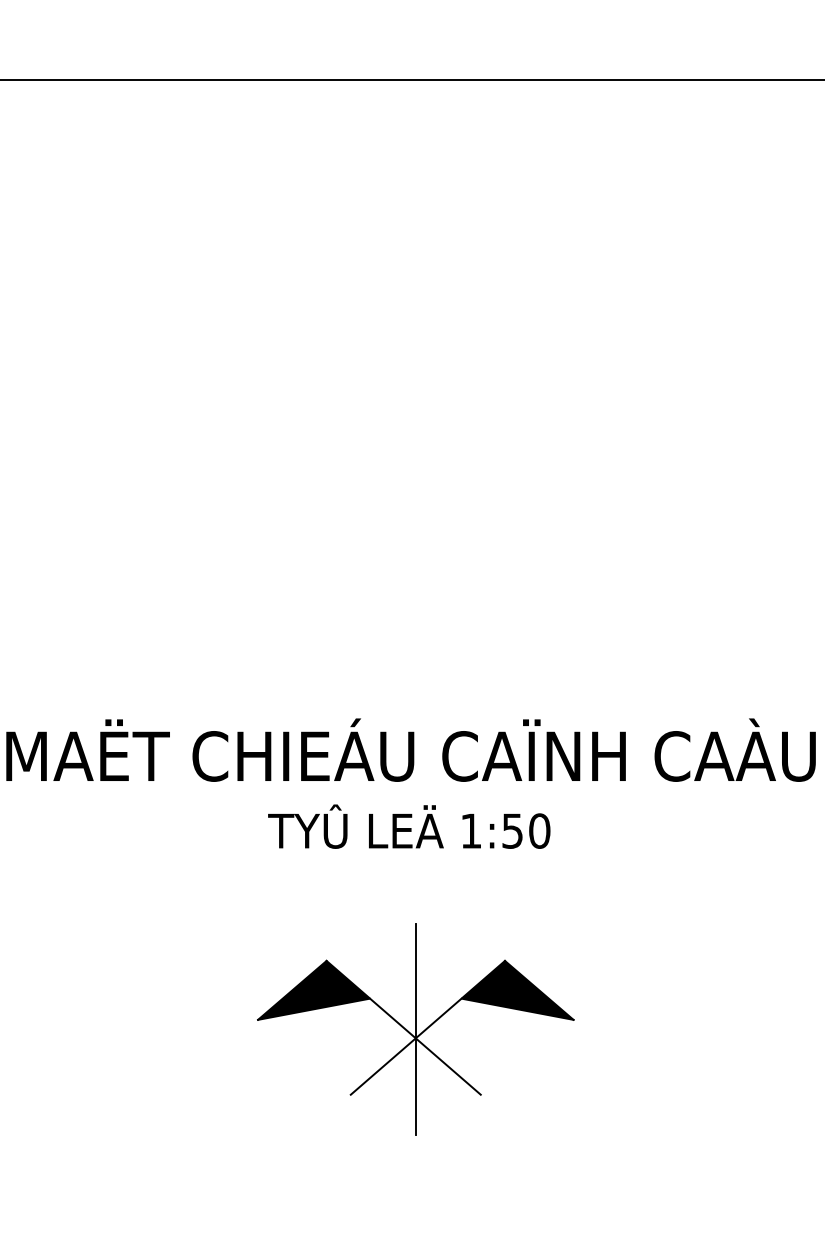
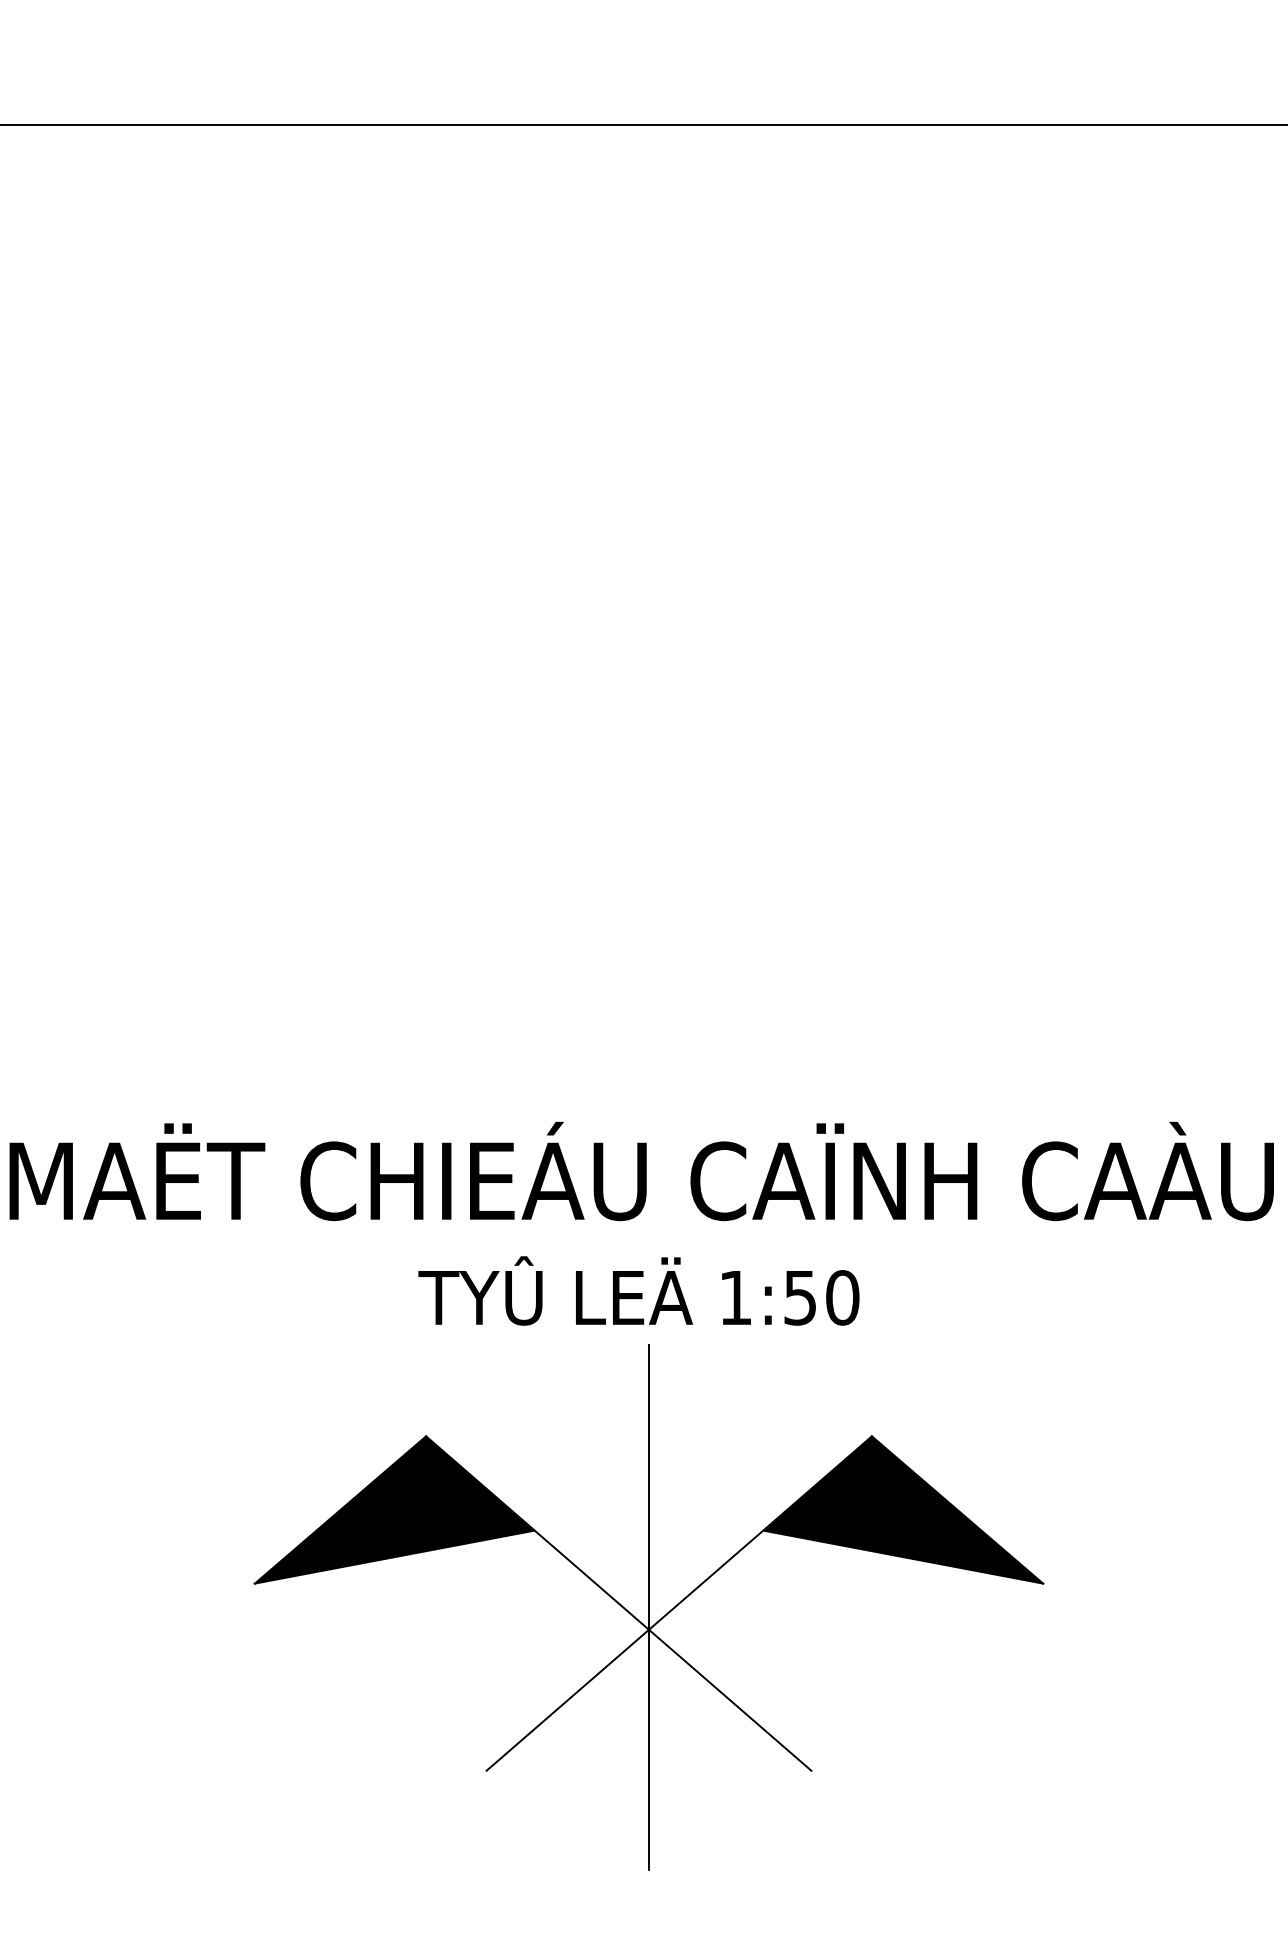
part: (415, 1029) -> (648, 1607), size x1.6

